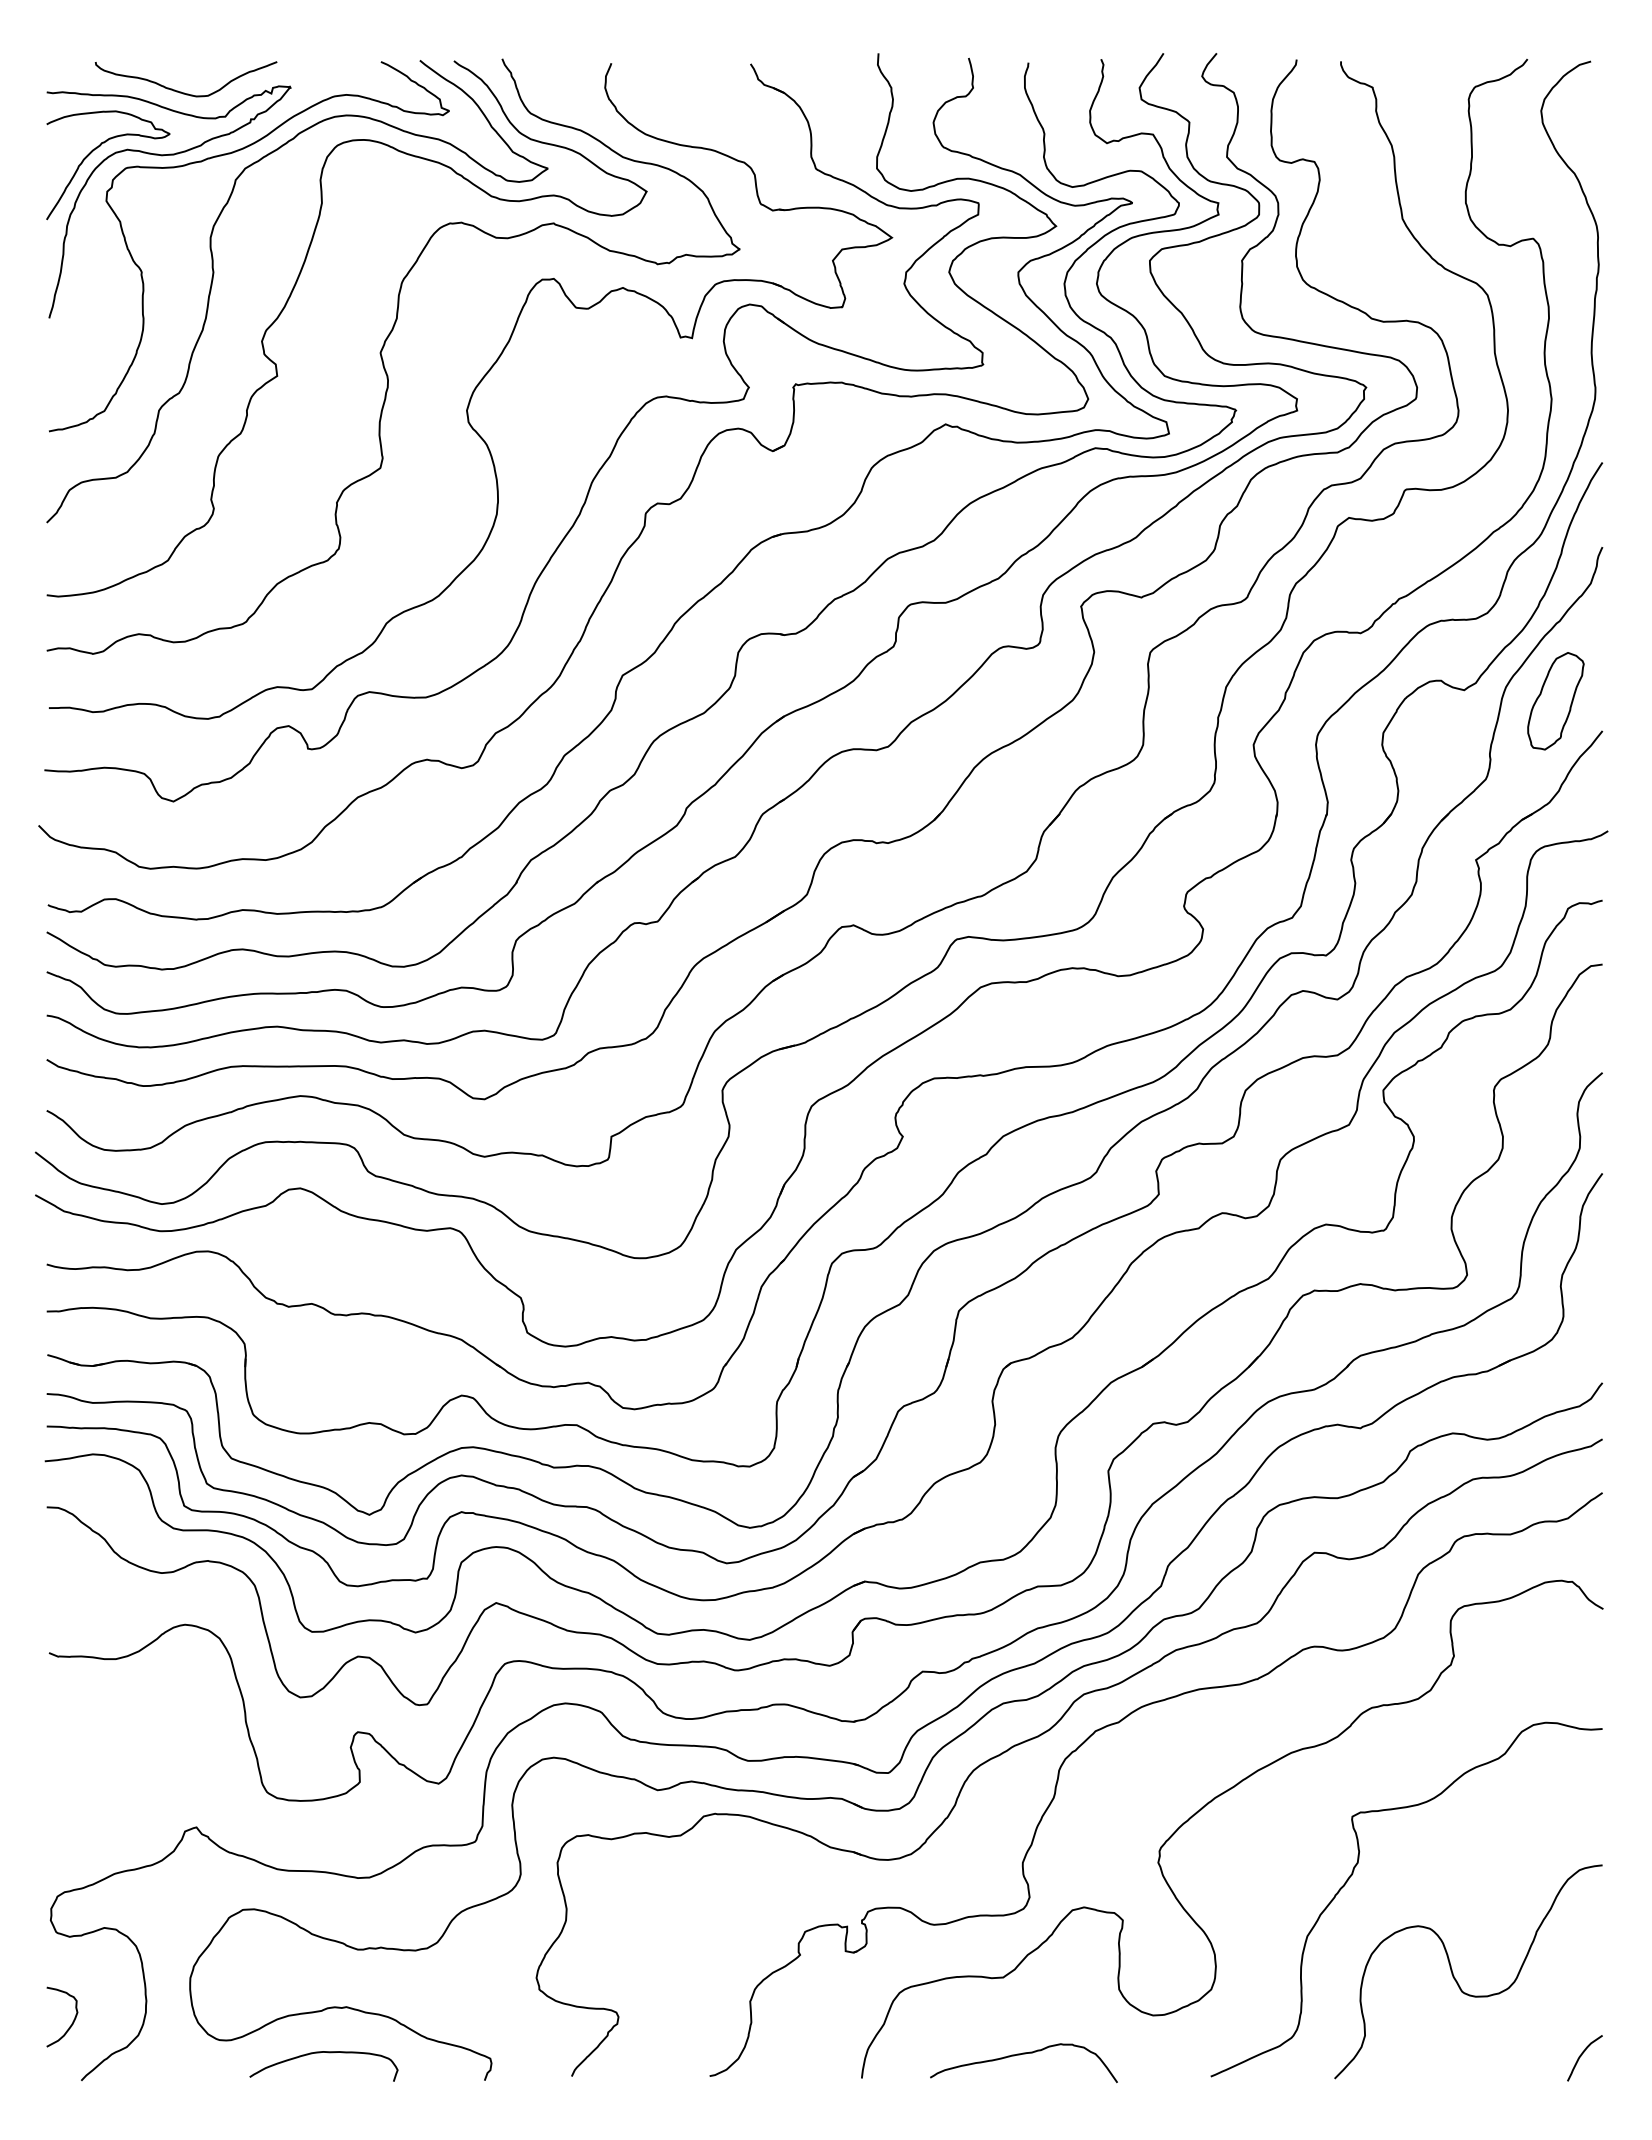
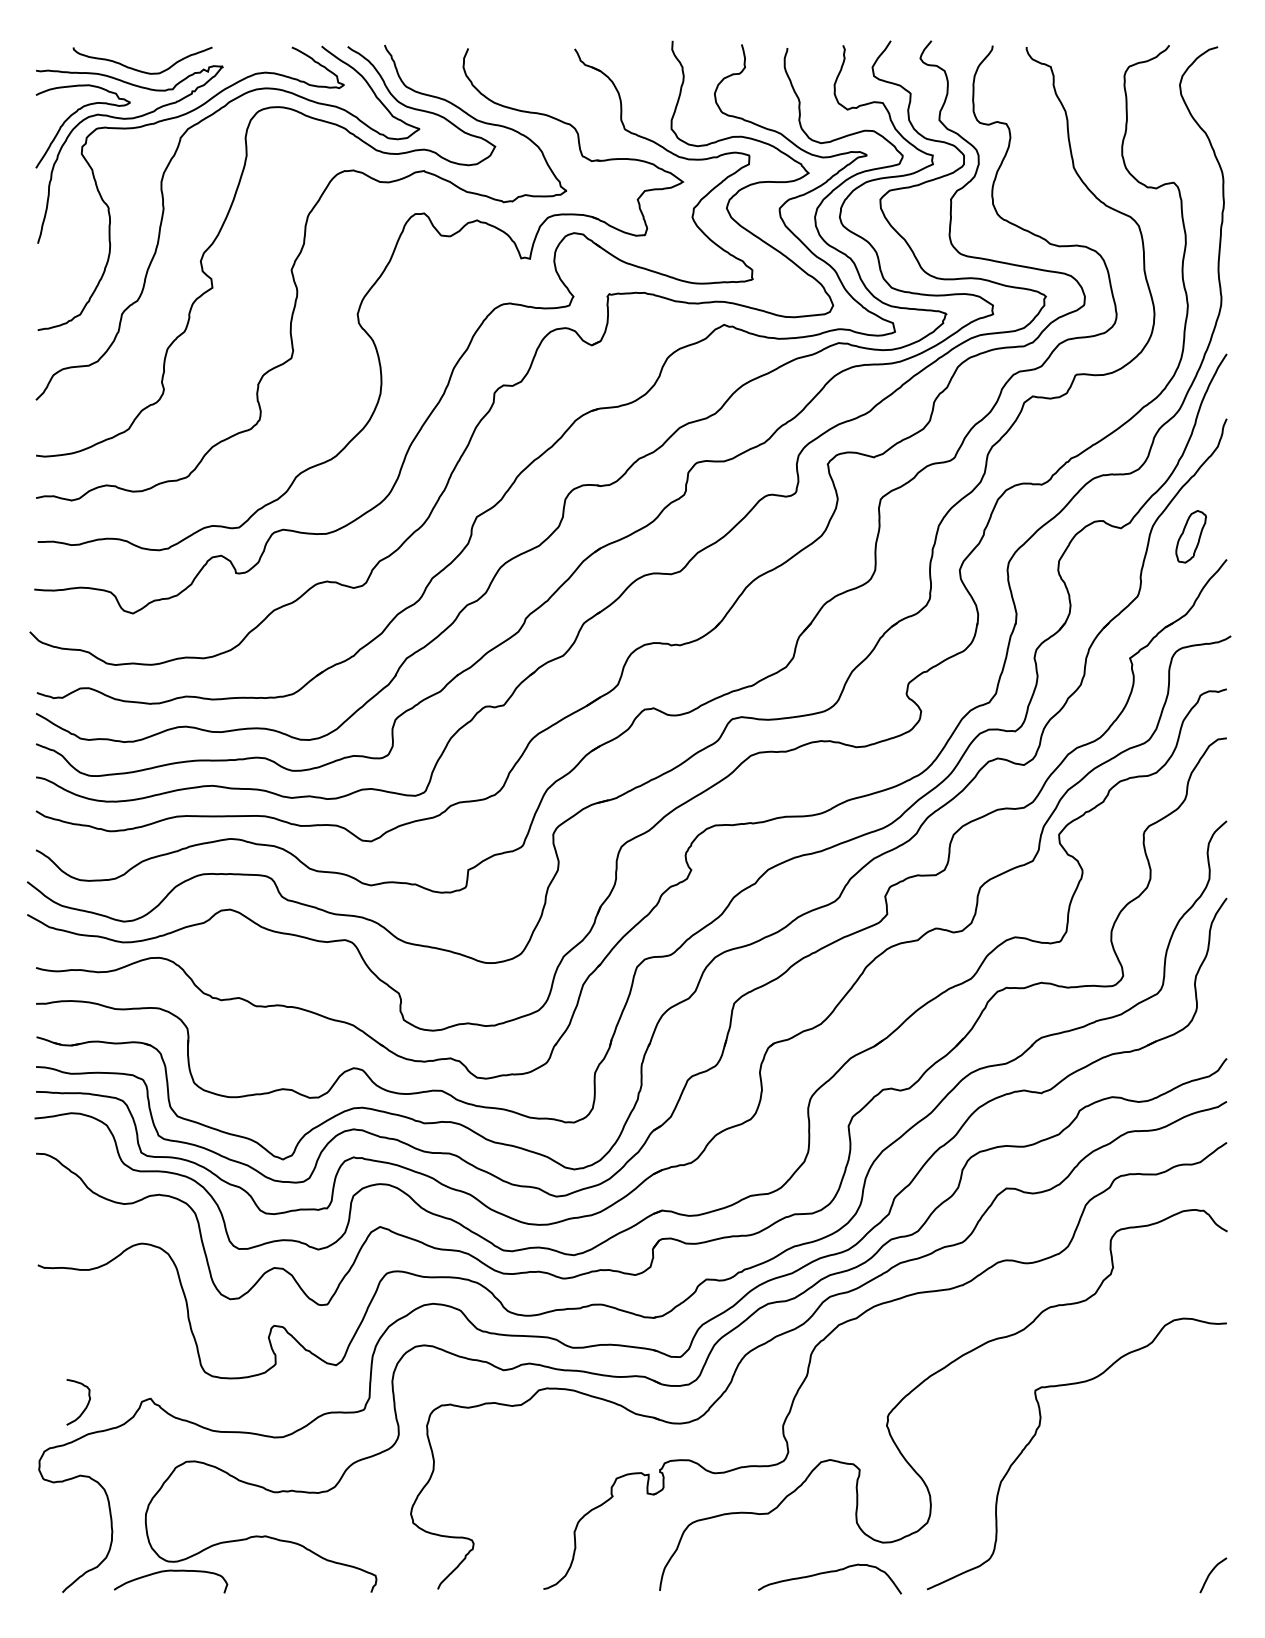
part: (1555, 701) -> (1190, 536), size x0.7
curve: (1456, 1979) -> (1115, 1515), removed
curve: (72, 2021) -> (86, 1405), moved
curve: (320, 2053) -> (168, 1571), moved
curve: (1020, 2055) -> (827, 1573), moved

